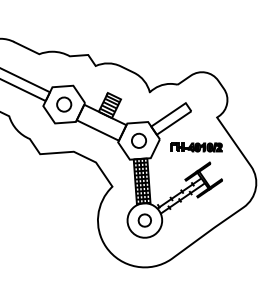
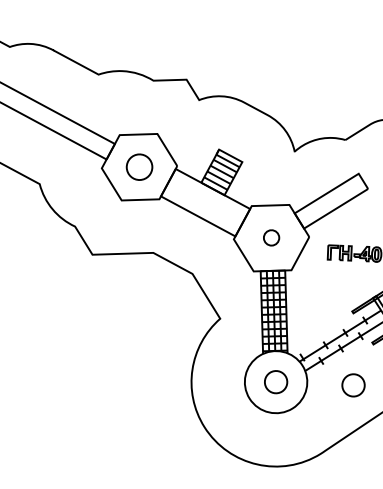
part: (138, 140) -> (270, 237), size x0.6
part: (187, 220) -> (352, 385), added

